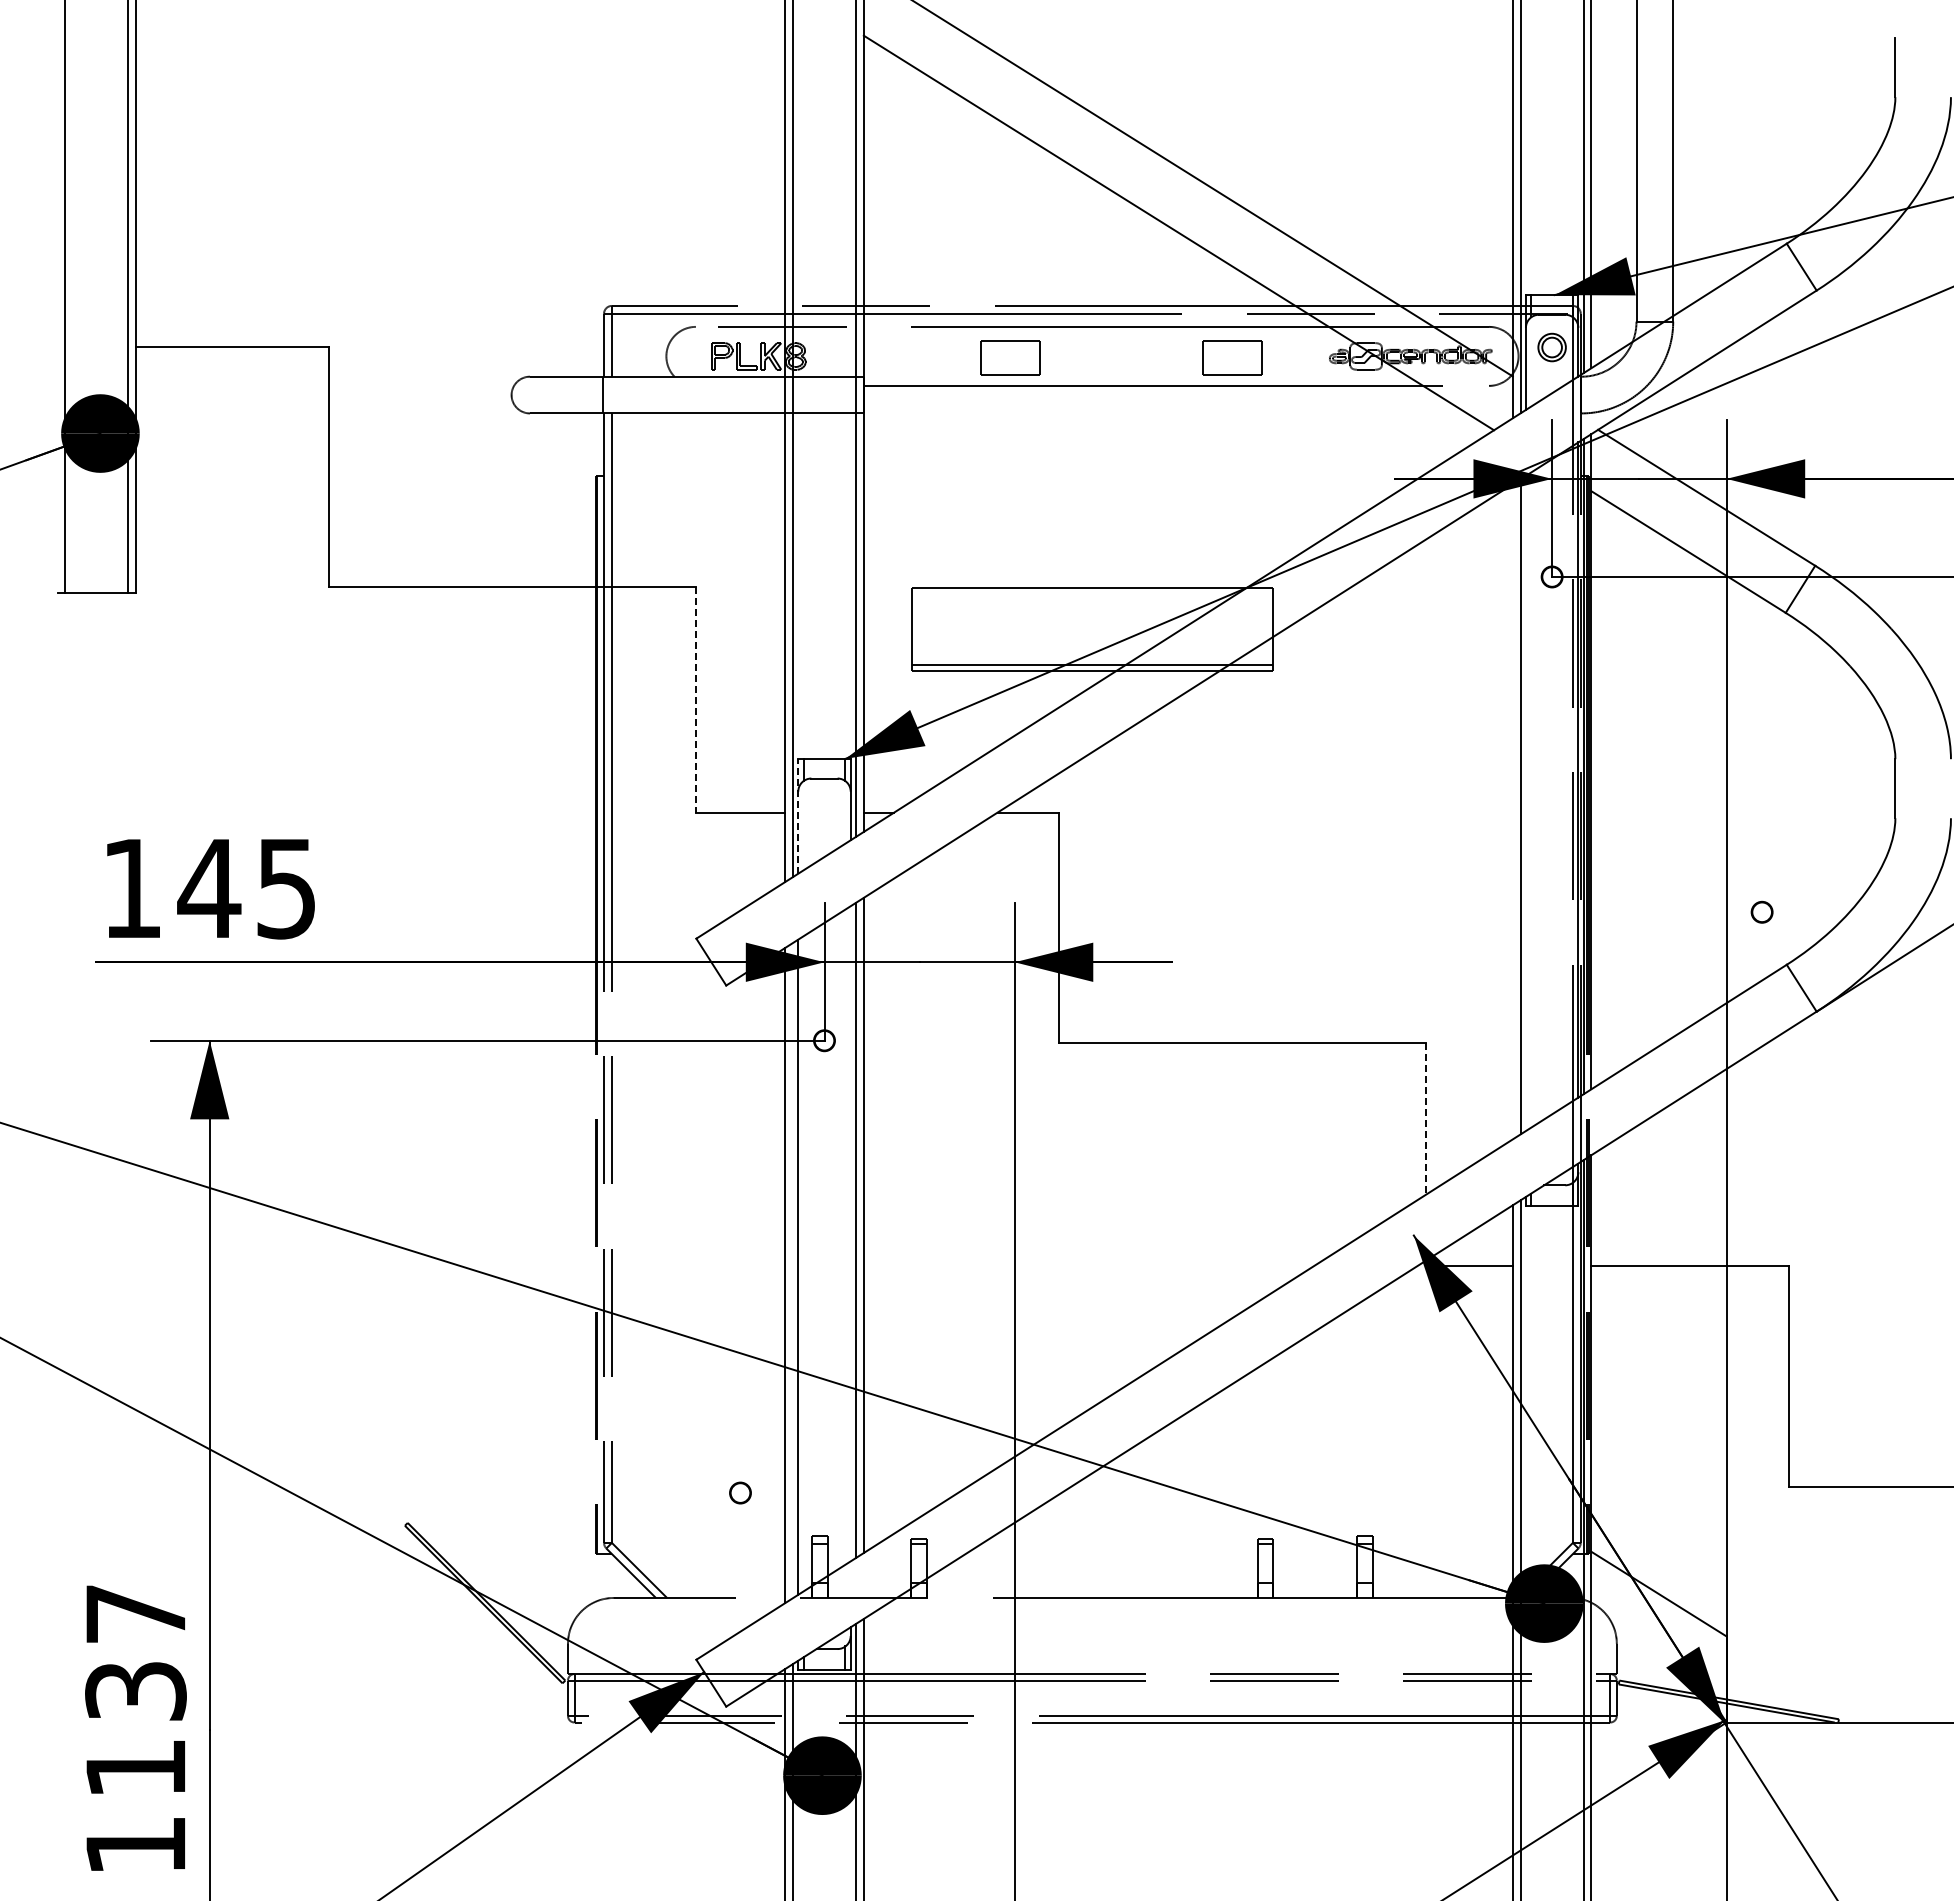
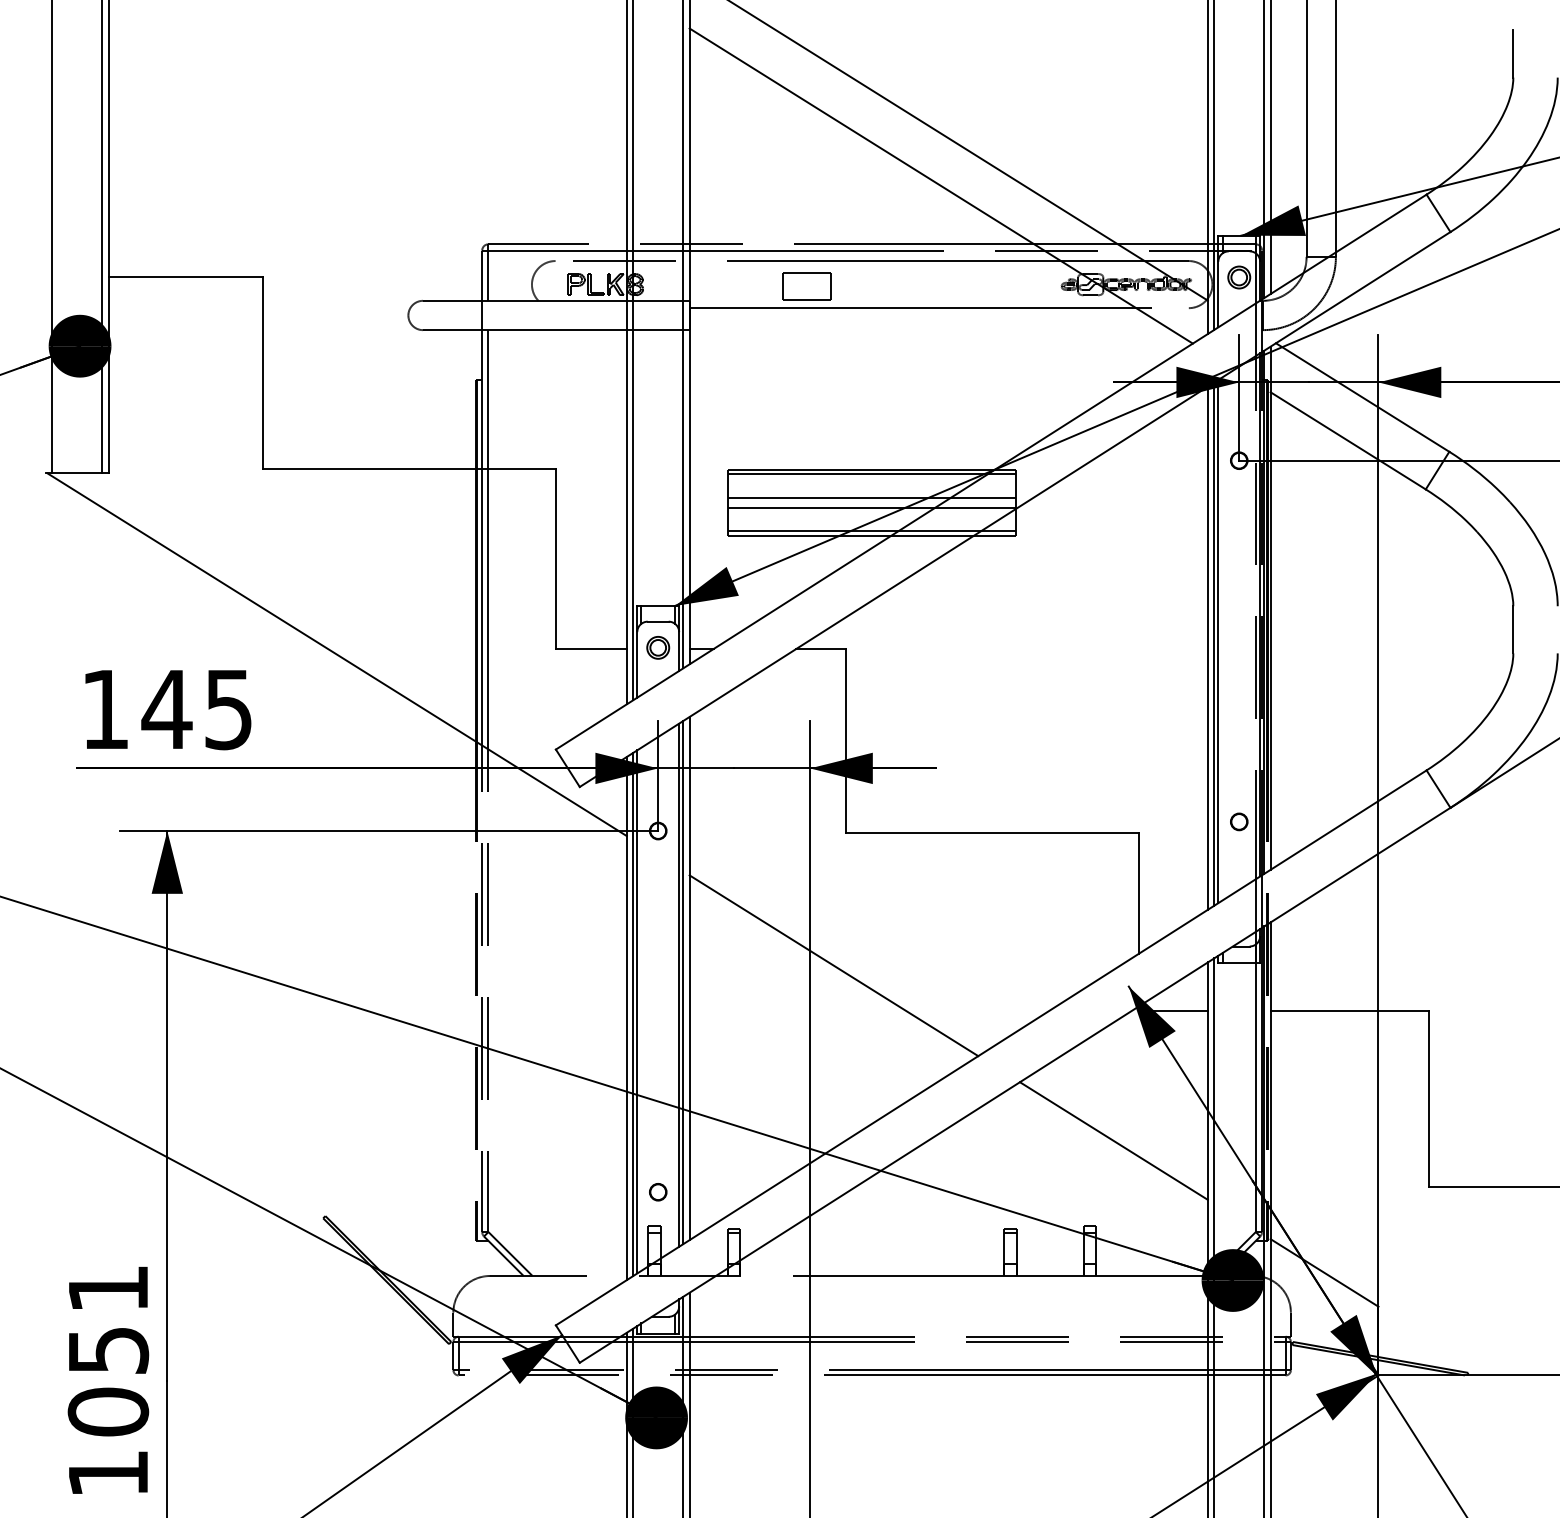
part: (1232, 357) -> (984, 285), removed
line: (1092, 594) -> (872, 474), added
line: (1092, 623) -> (872, 497), added
line: (1092, 635) -> (872, 507), added
line: (696, 699) -> (556, 558), dashed -> solid
line: (1525, 803) -> (1217, 641), added
part: (824, 810) -> (658, 647), added
line: (1512, 811) -> (1207, 648), added
line: (798, 815) -> (637, 651), dashed -> solid
line: (422, 819) -> (337, 654), added
part: (1761, 911) -> (1238, 821), moved
line: (1426, 1118) -> (1138, 893), dashed -> solid
line: (1044, 1209) -> (833, 965), added
line: (850, 1233) -> (678, 984), added
line: (793, 1270) -> (633, 1014), added
line: (1394, 1428) -> (1113, 1140), added
part: (740, 1492) -> (658, 1191), moved
text: (135, 1691) -> (108, 1350), 1137 -> 1051

